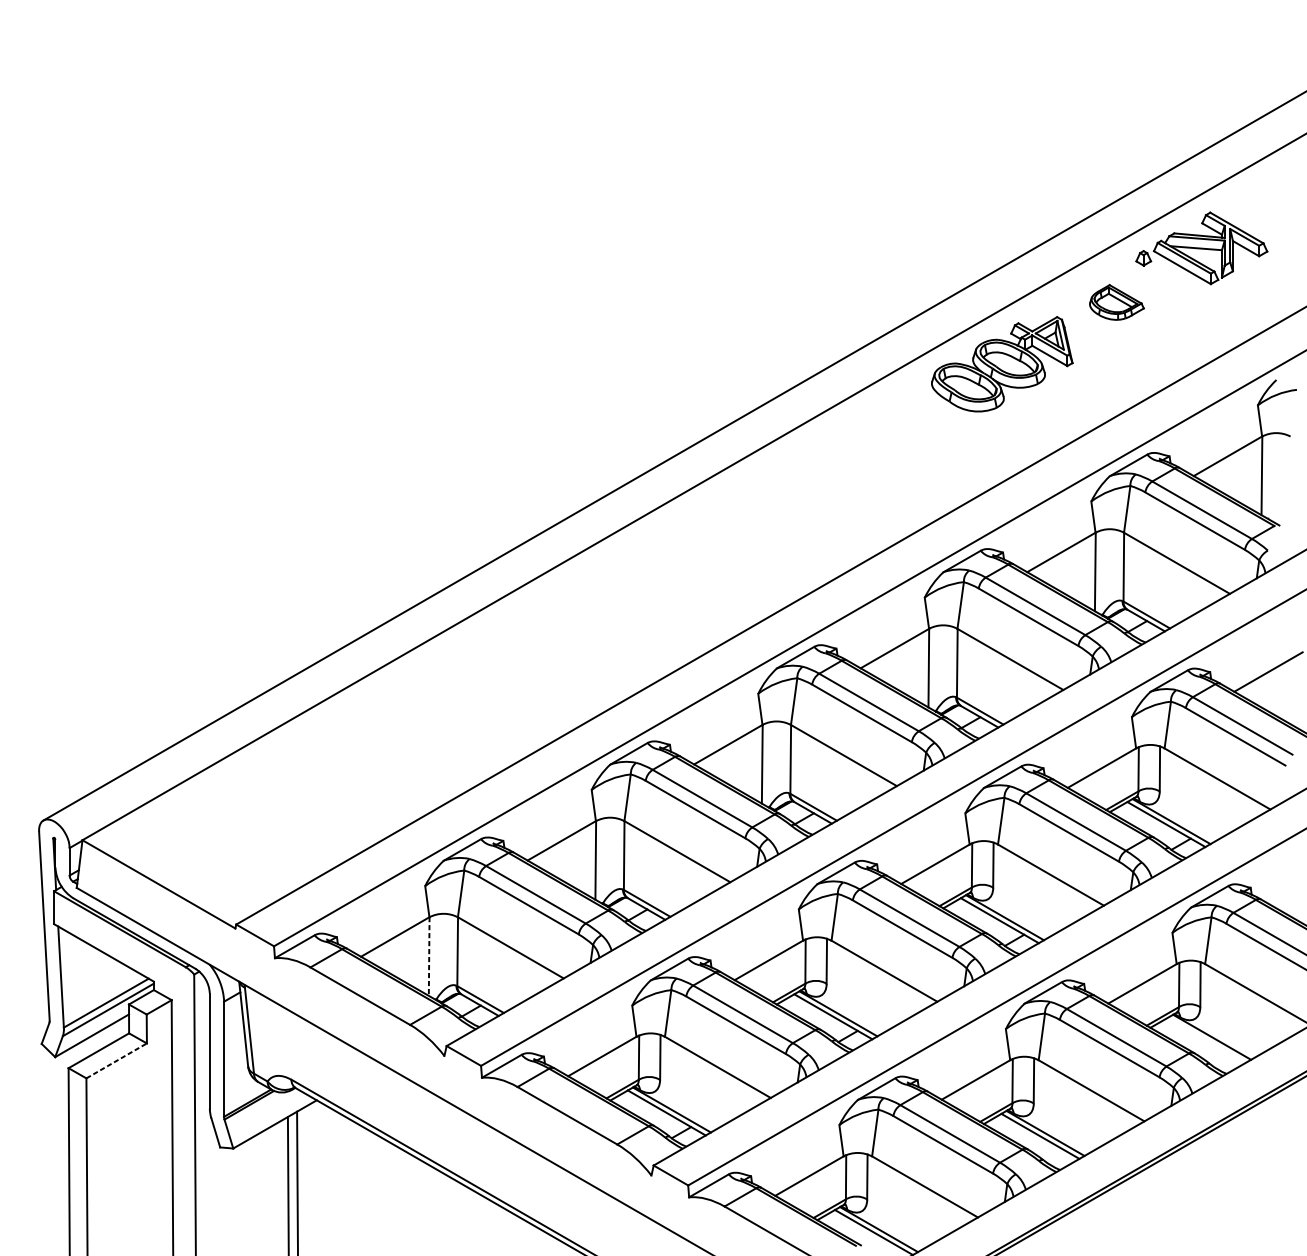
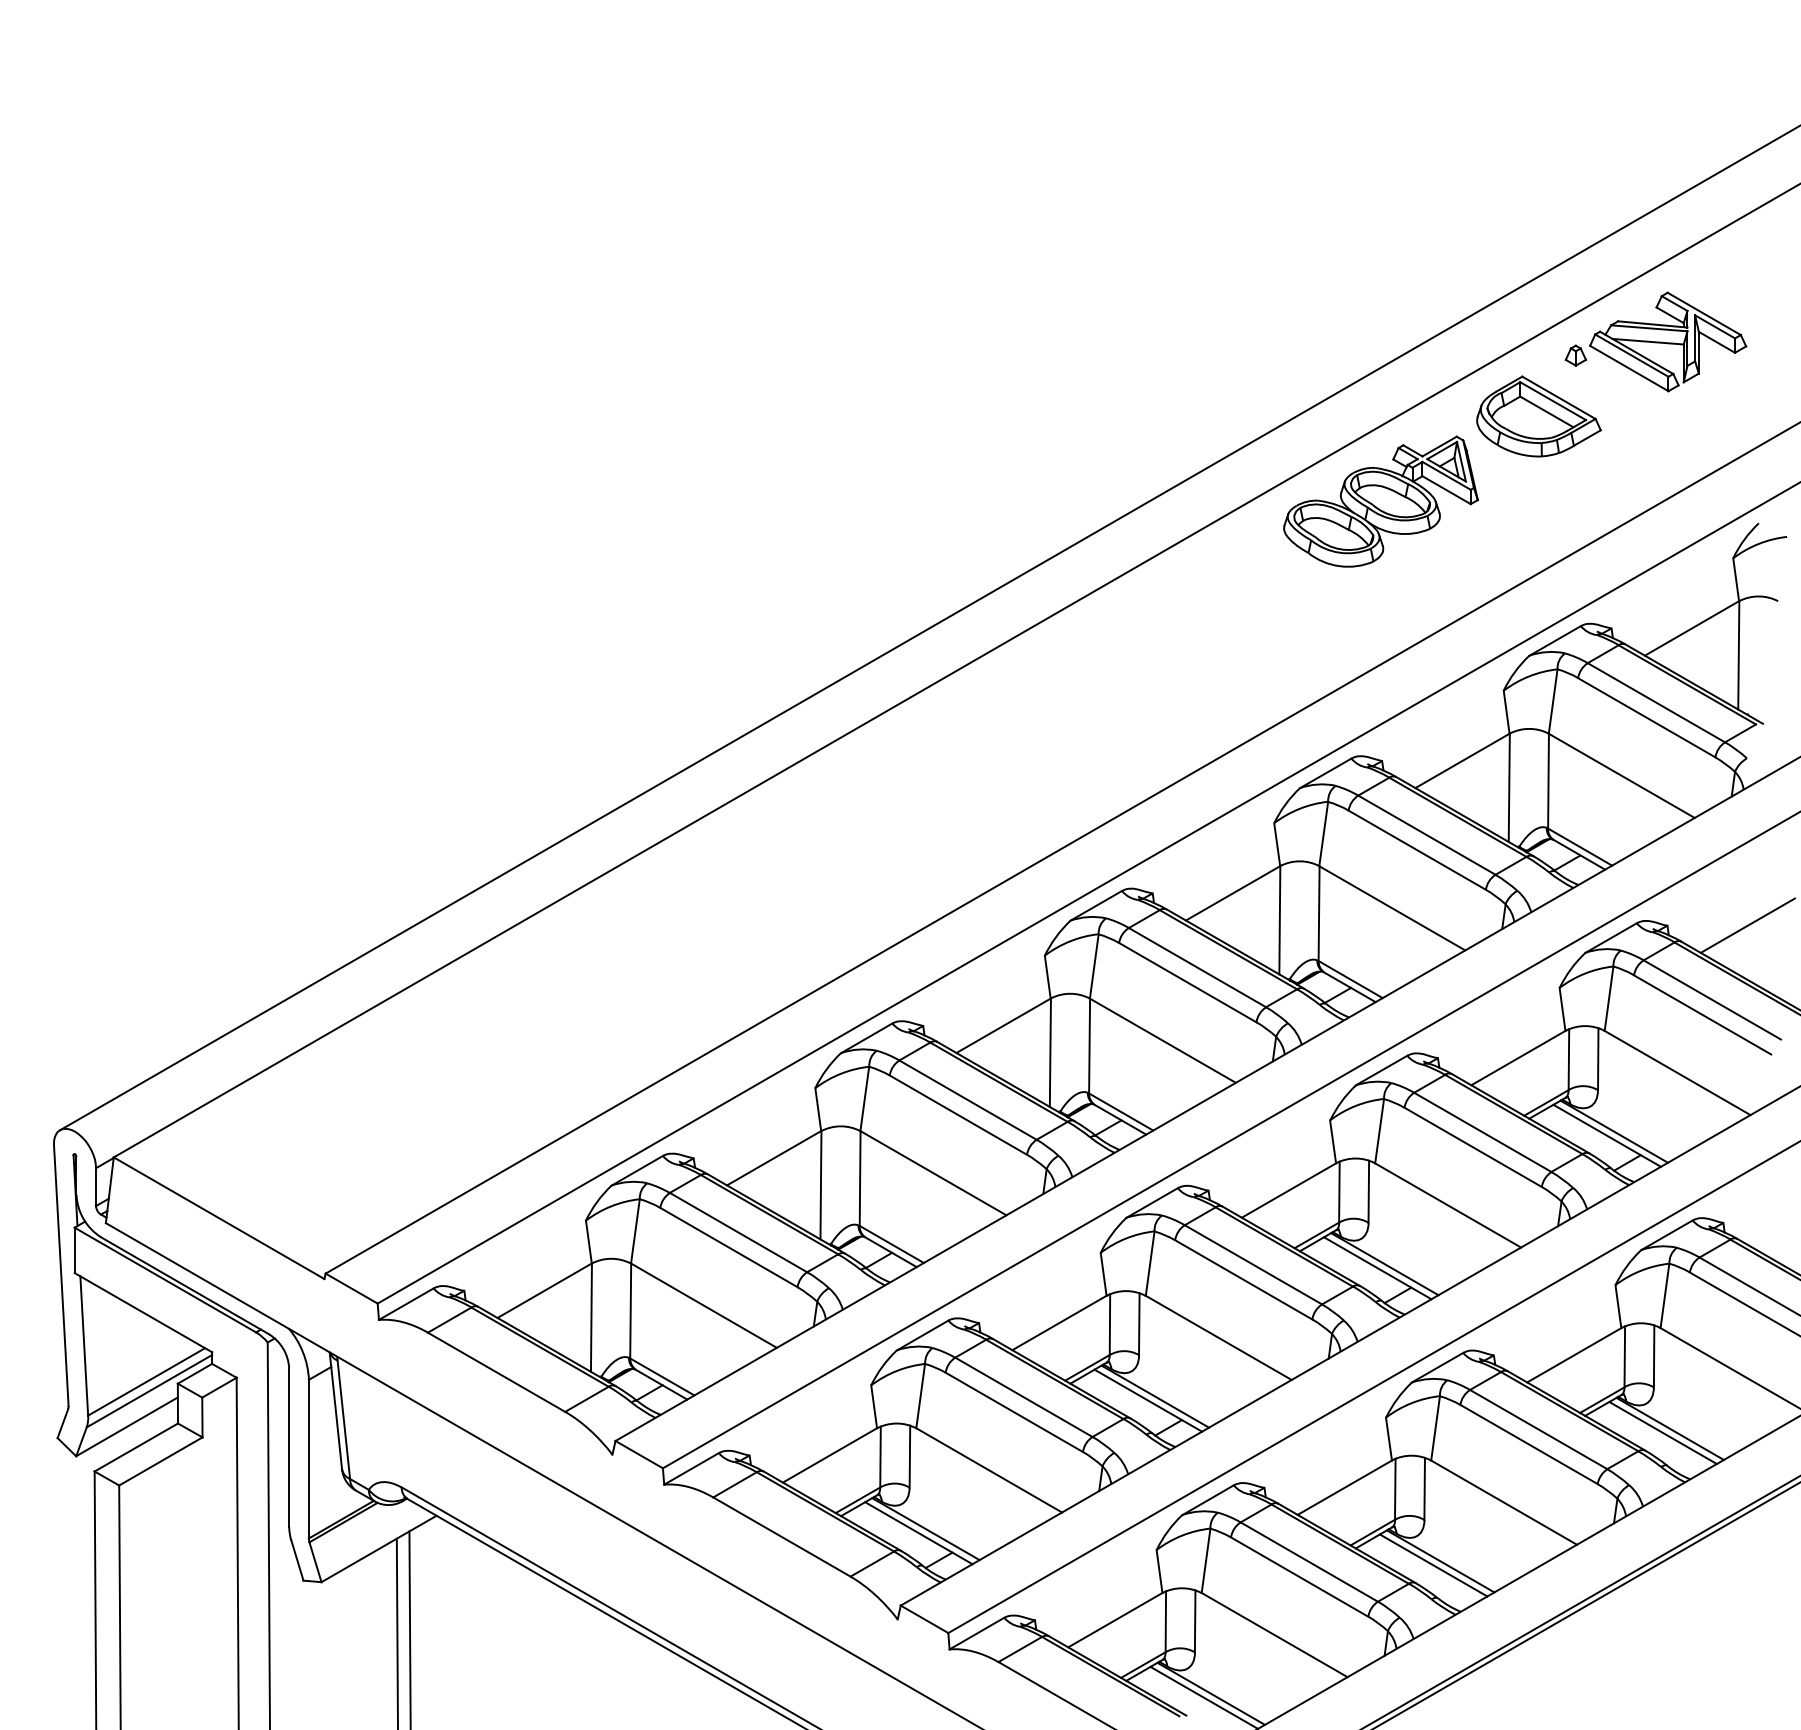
part: (1116, 302) -> (1538, 416), size x1.67
line: (429, 957) -> (591, 1318), dashed -> solid
line: (1206, 1040) -> (1662, 1433), added
line: (117, 1060) -> (161, 1461), dashed -> solid

